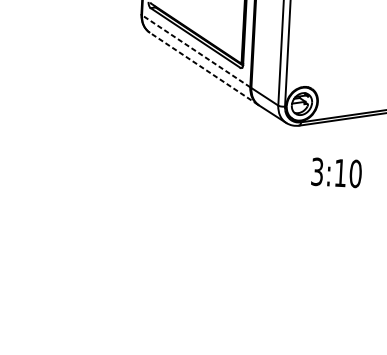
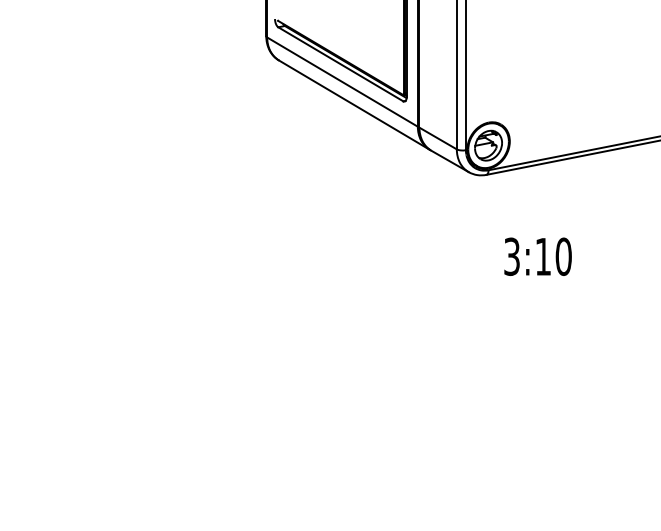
line: (196, 51) -> (342, 82), dashed -> solid
line: (204, 69) -> (354, 105), dashed -> solid
text: (336, 172) -> (537, 256), moved

